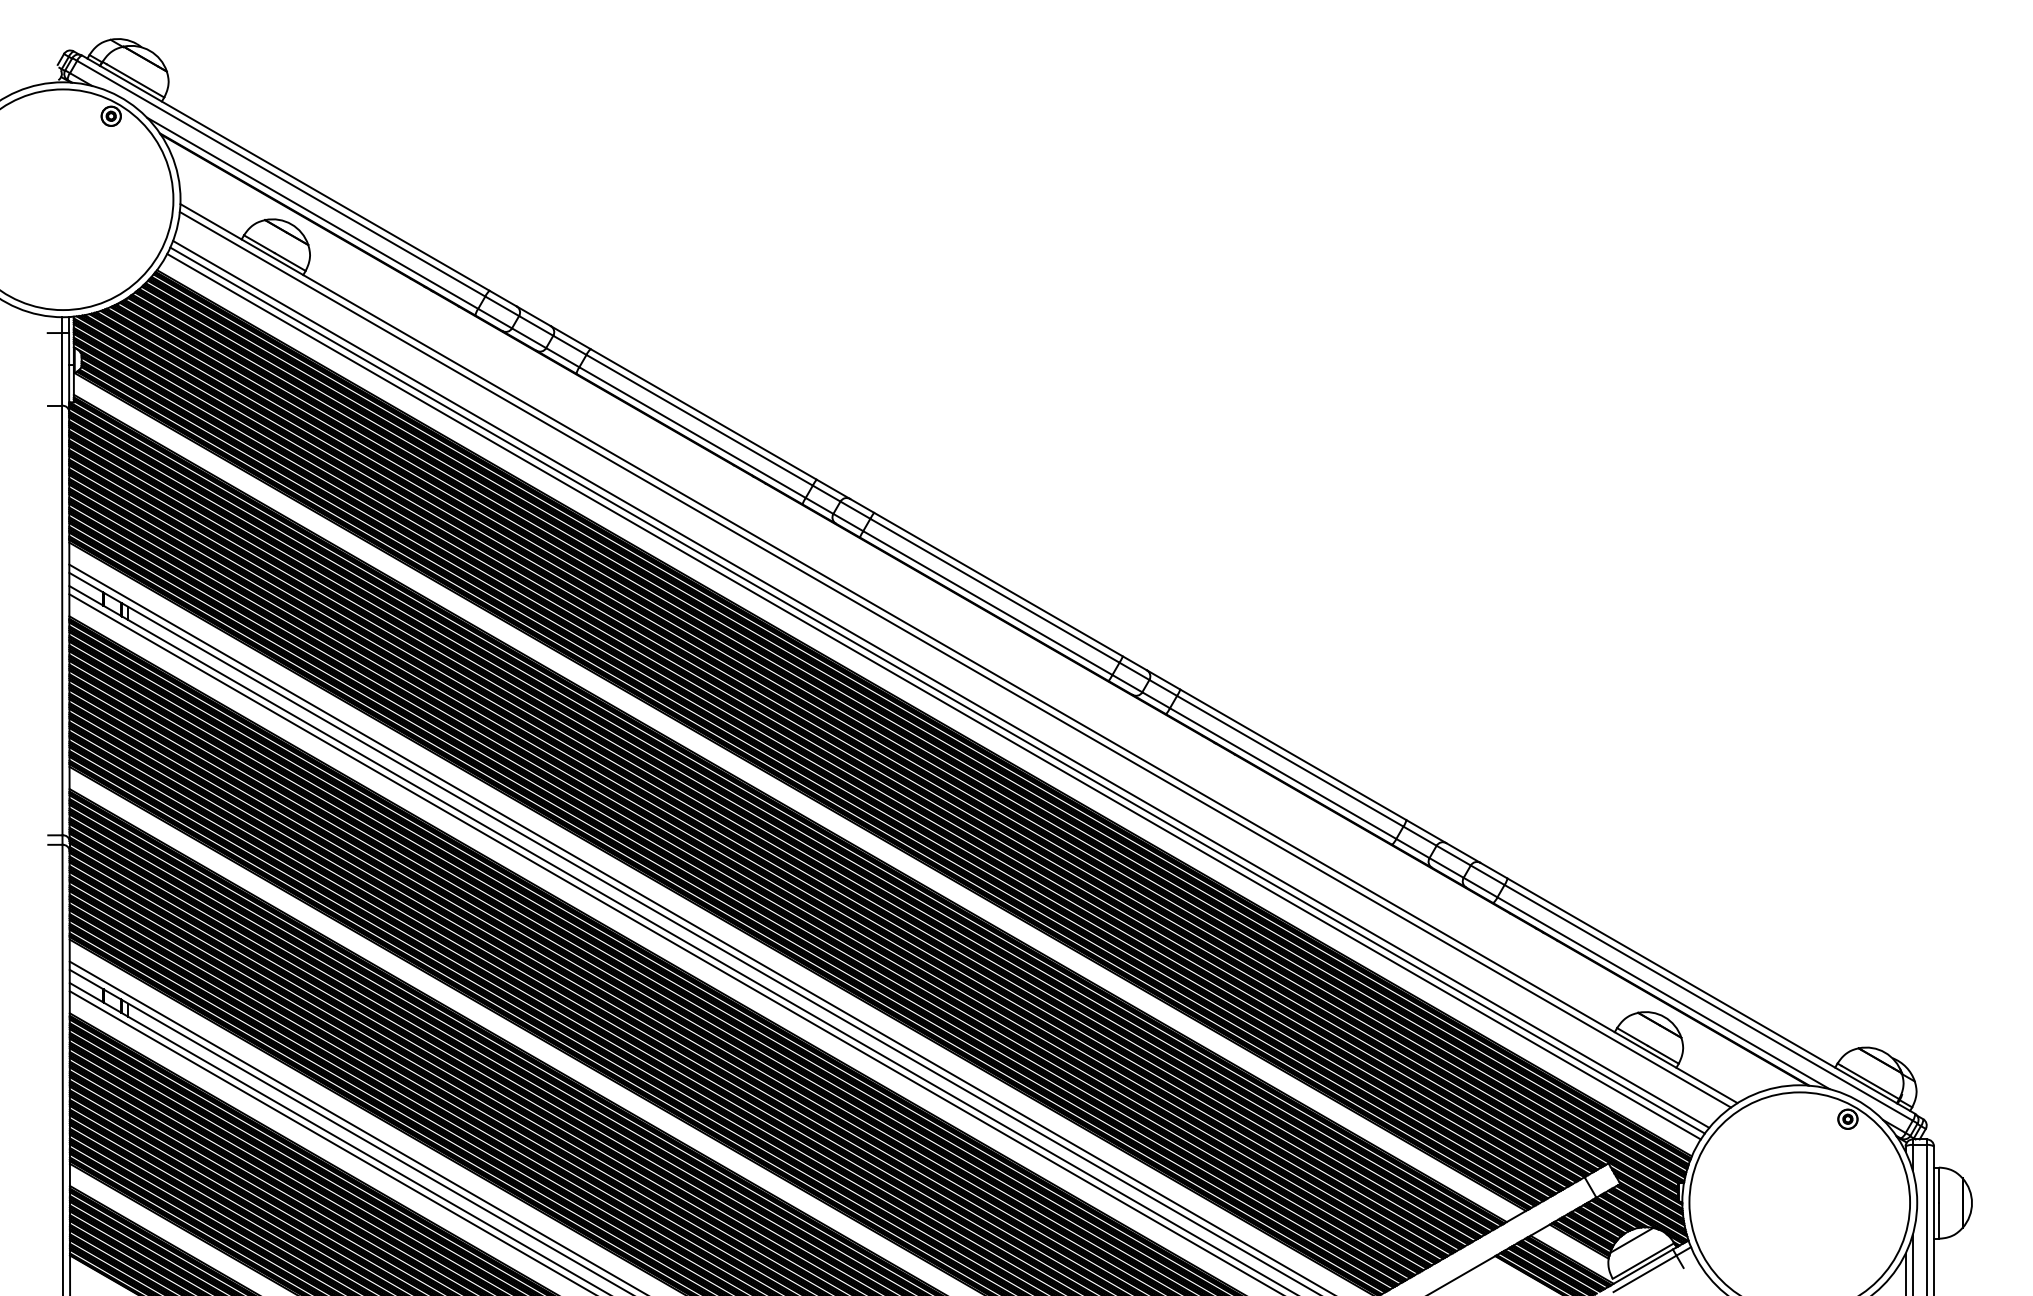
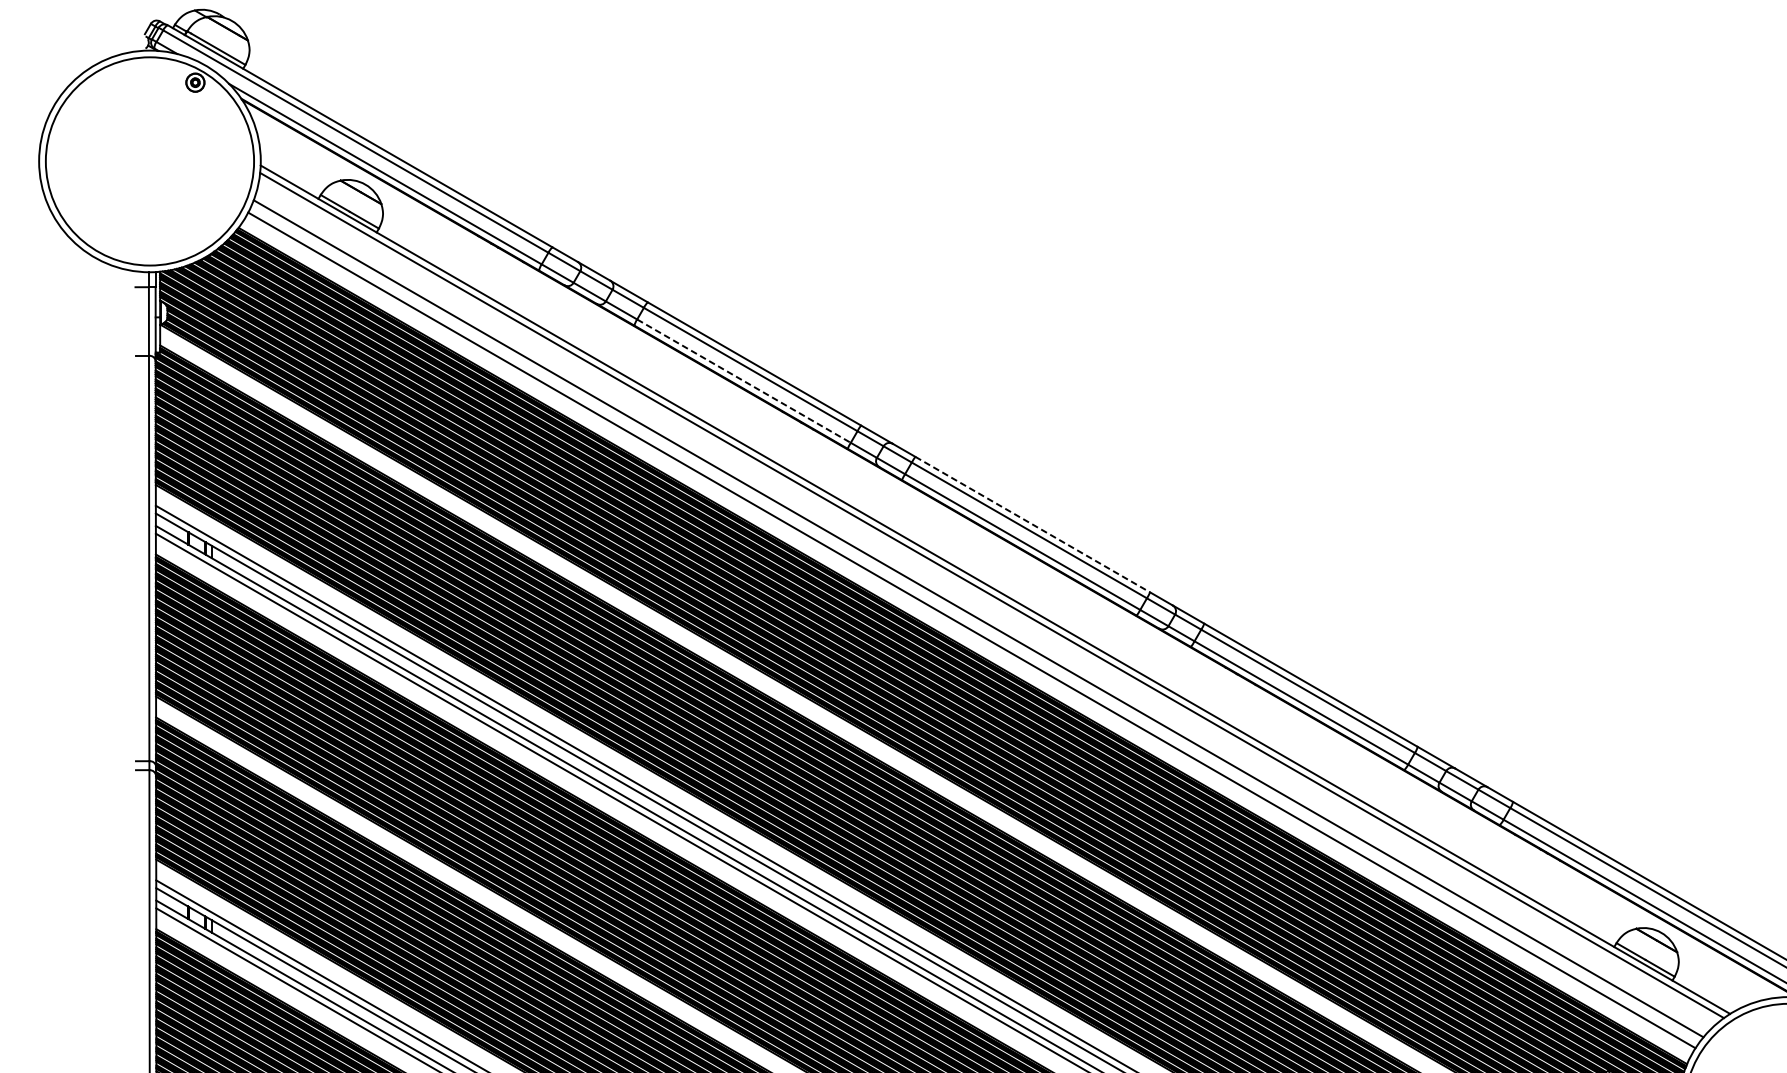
line: (692, 432) -> (743, 381), solid -> dashed
line: (998, 584) -> (1032, 524), solid -> dashed
line: (937, 690) -> (975, 624), removed

